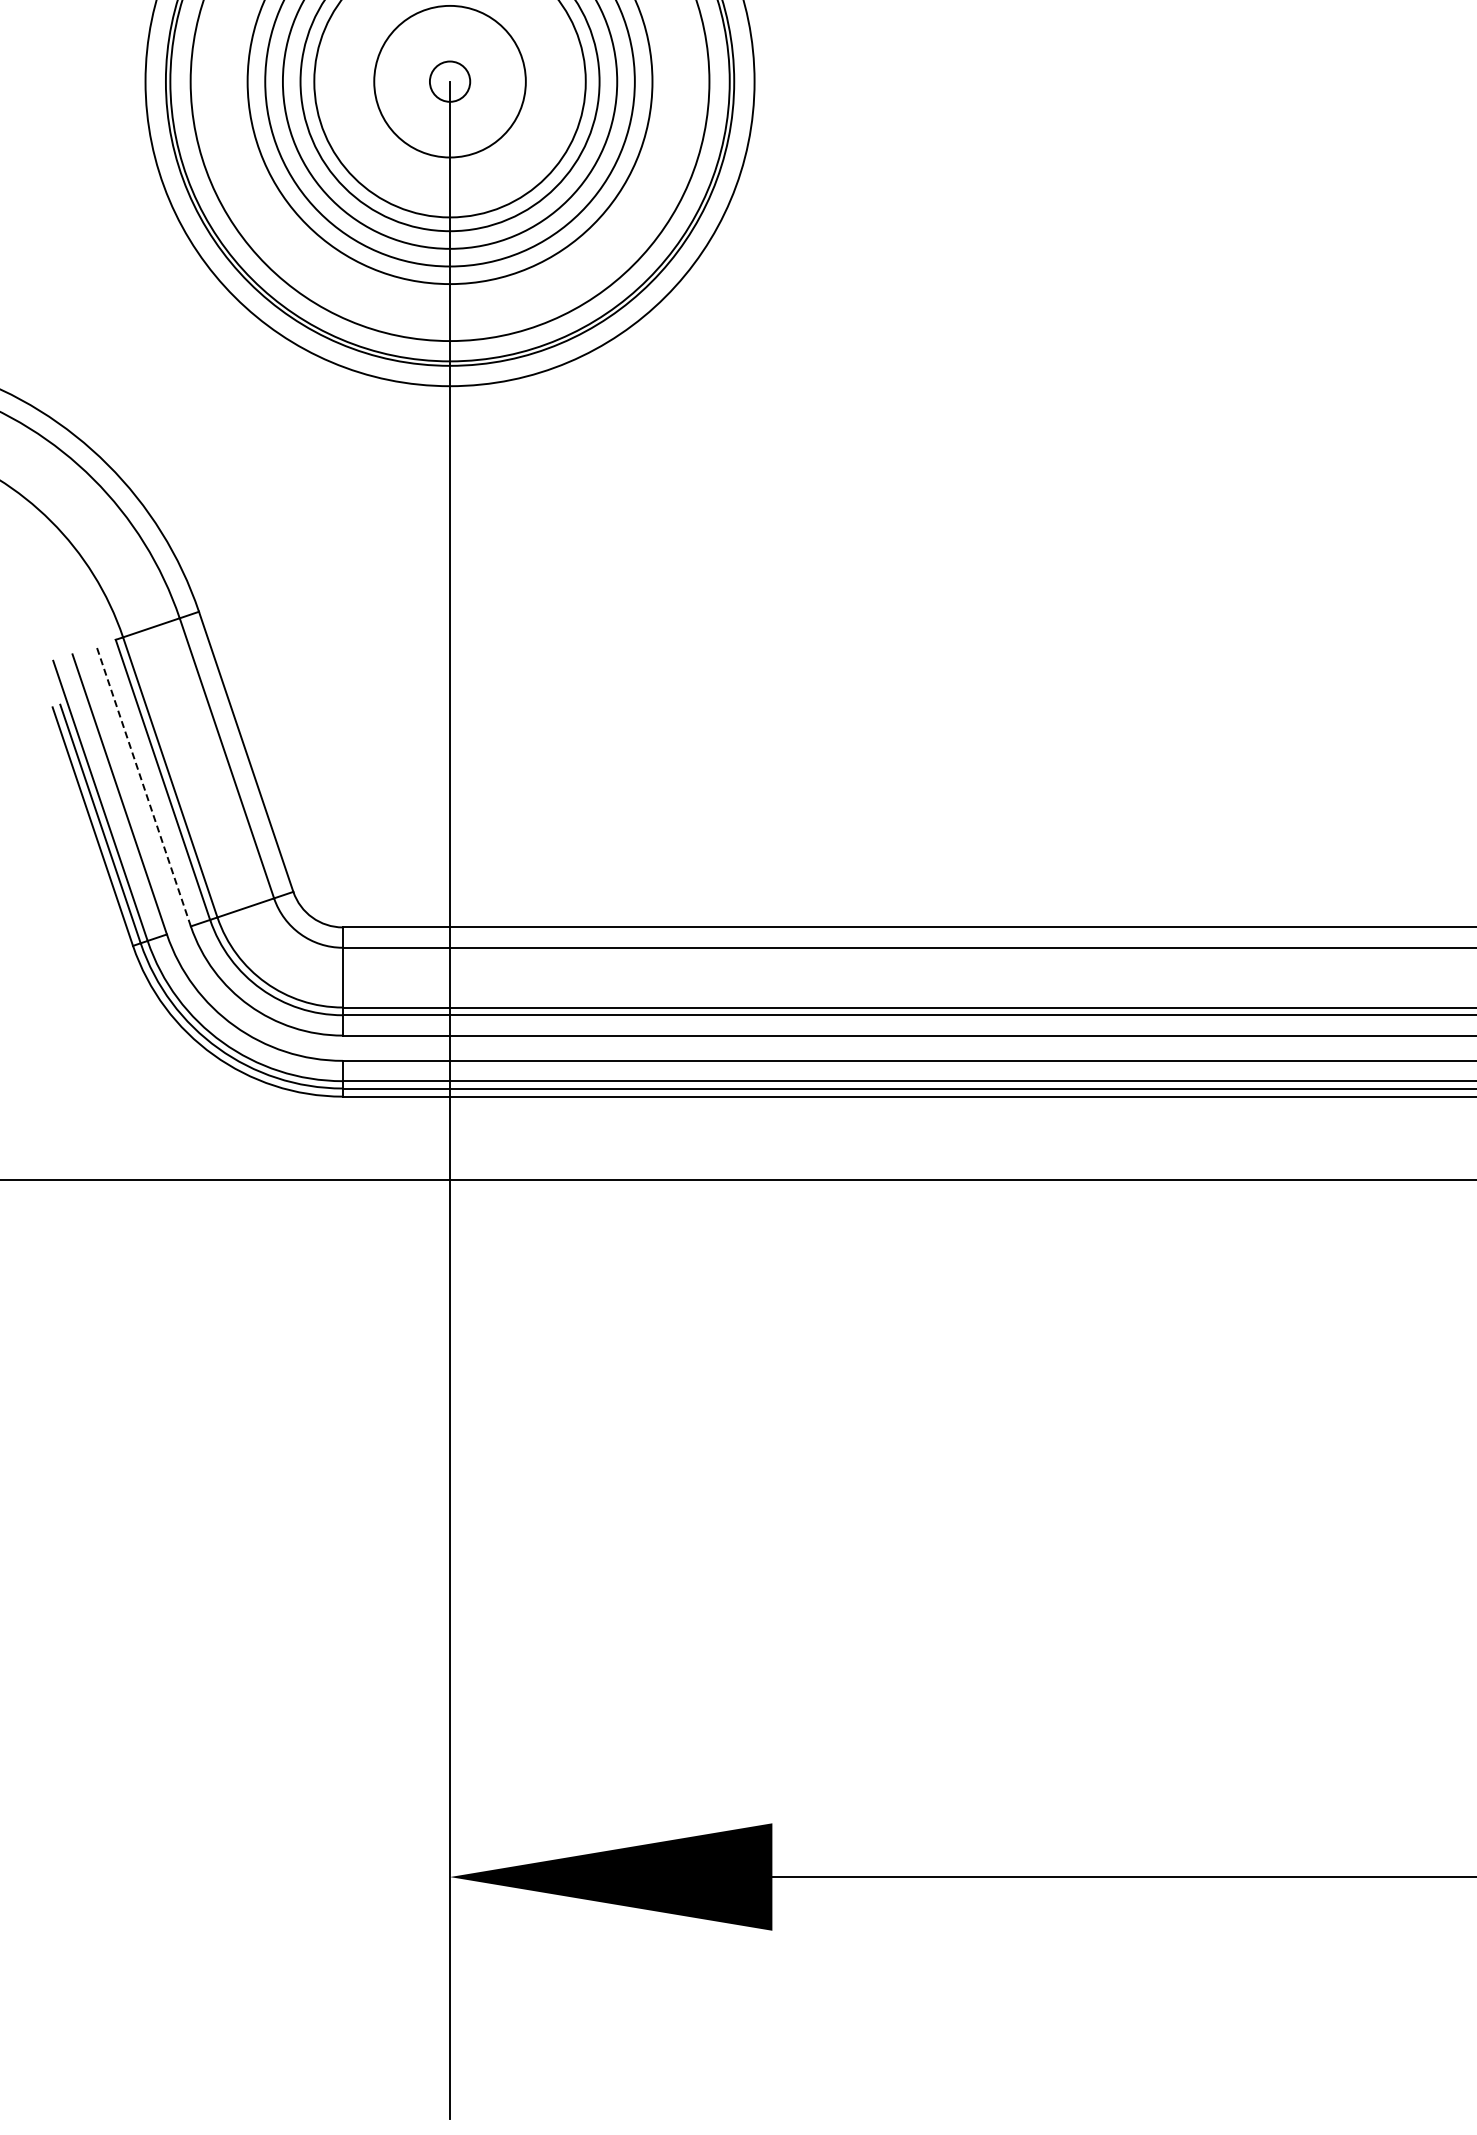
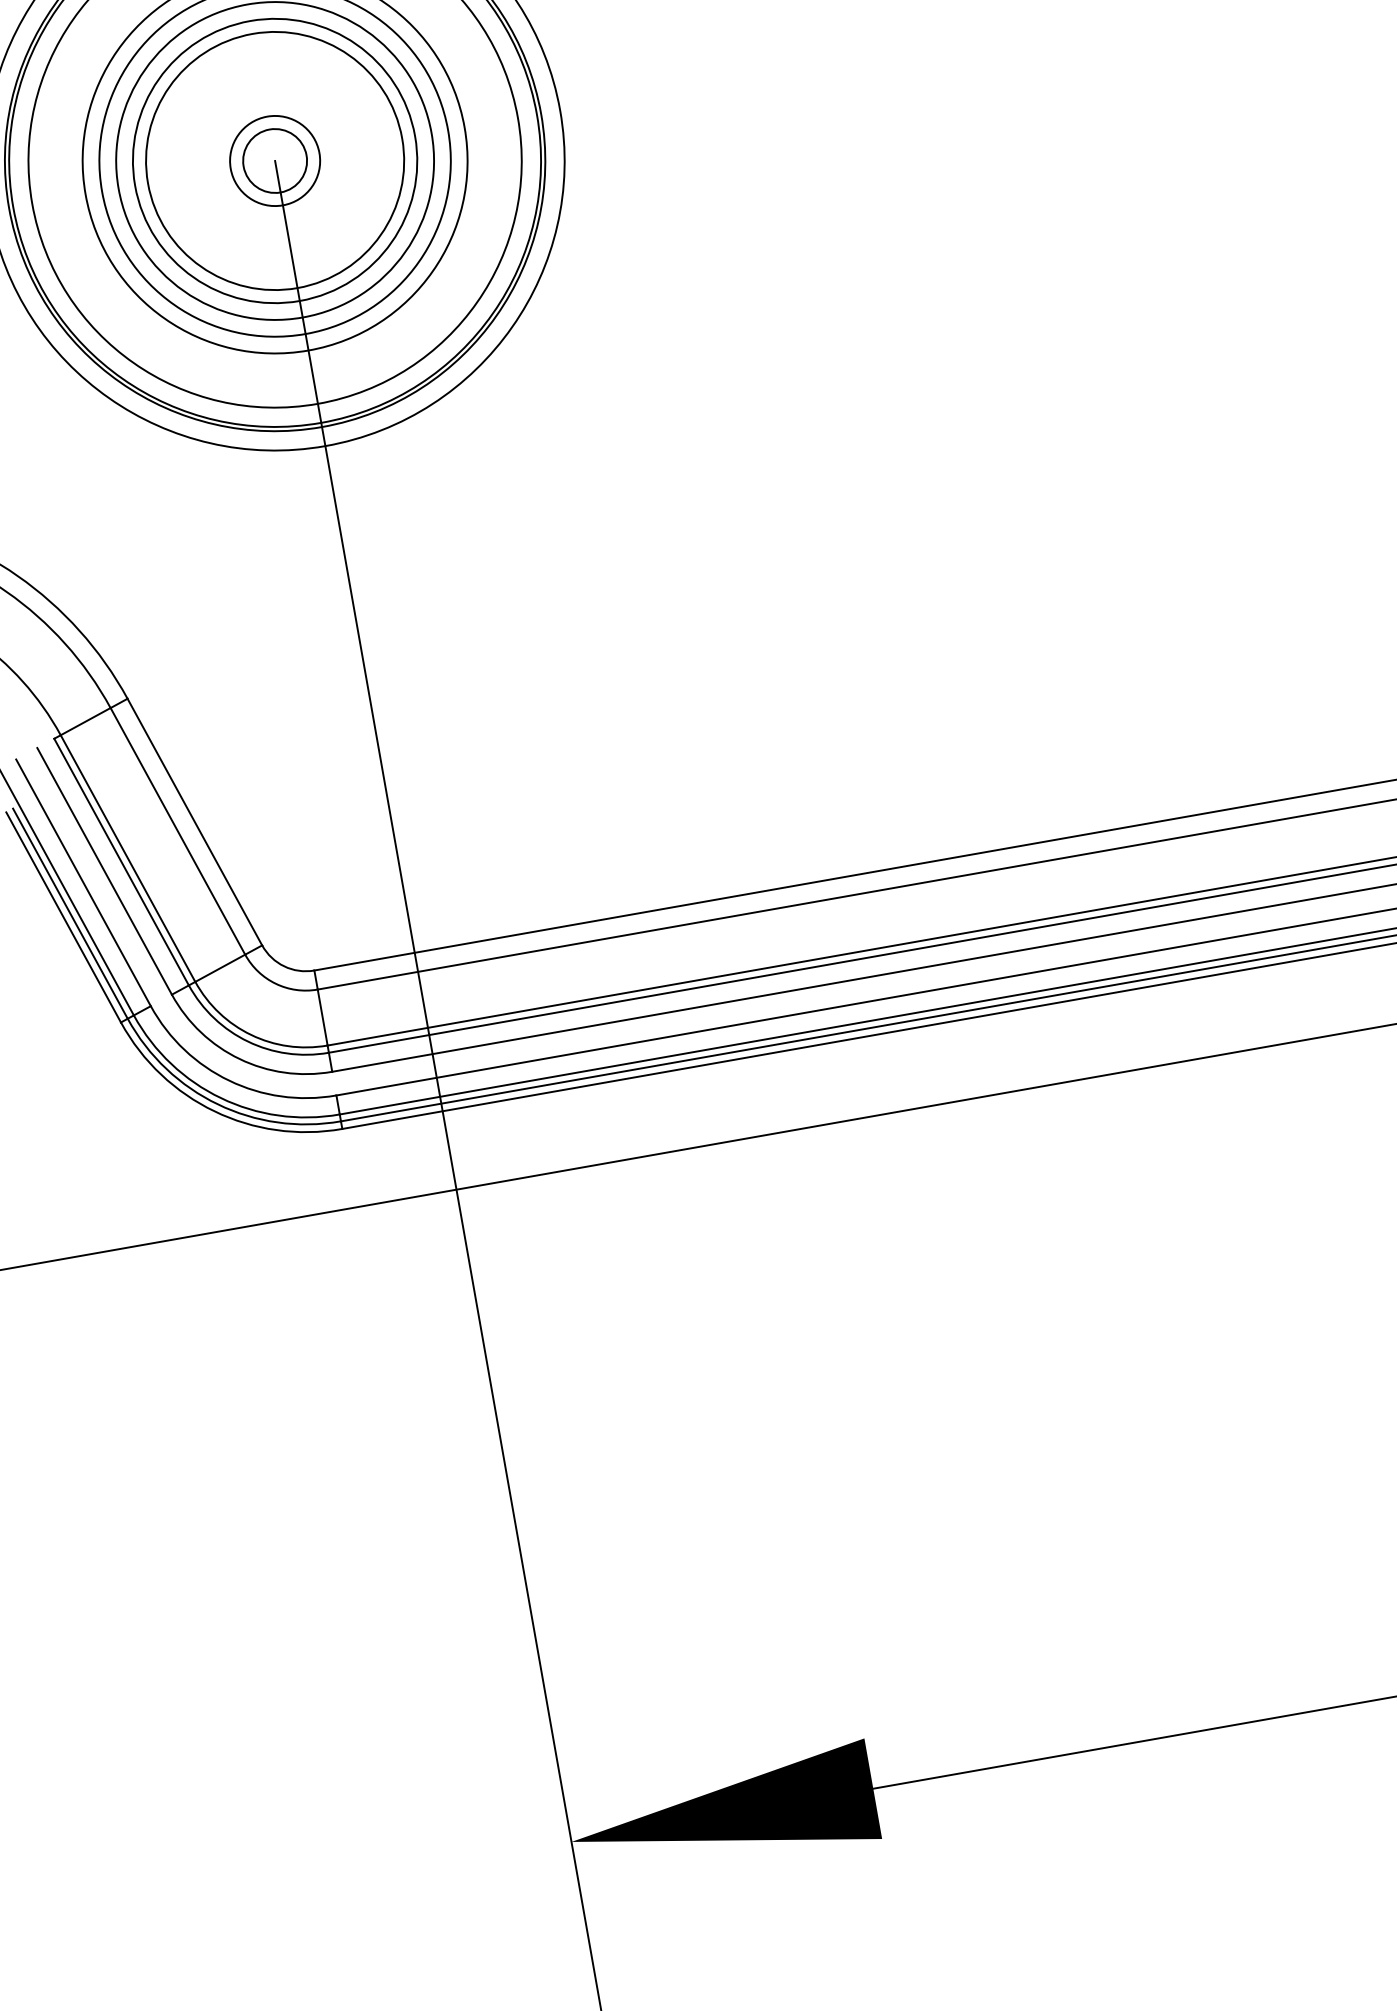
circle: (449, 81) -> (274, 160), size x0.62
circle: (449, 81) -> (274, 160), size x1.67
line: (143, 786) -> (104, 871), dashed -> solid

